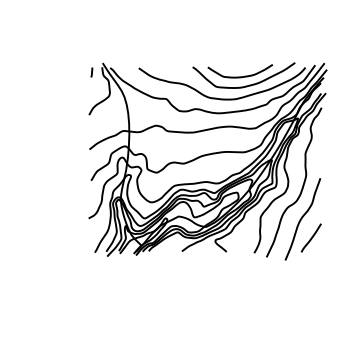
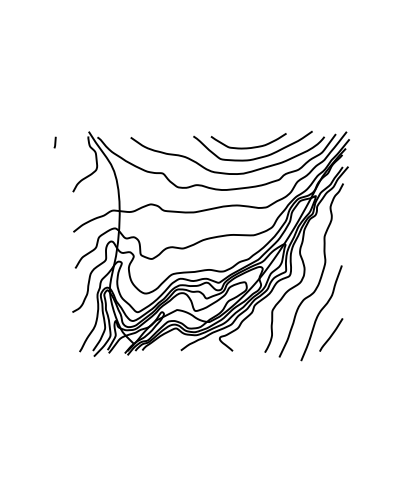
line: (91, 72) -> (54, 142), moved

